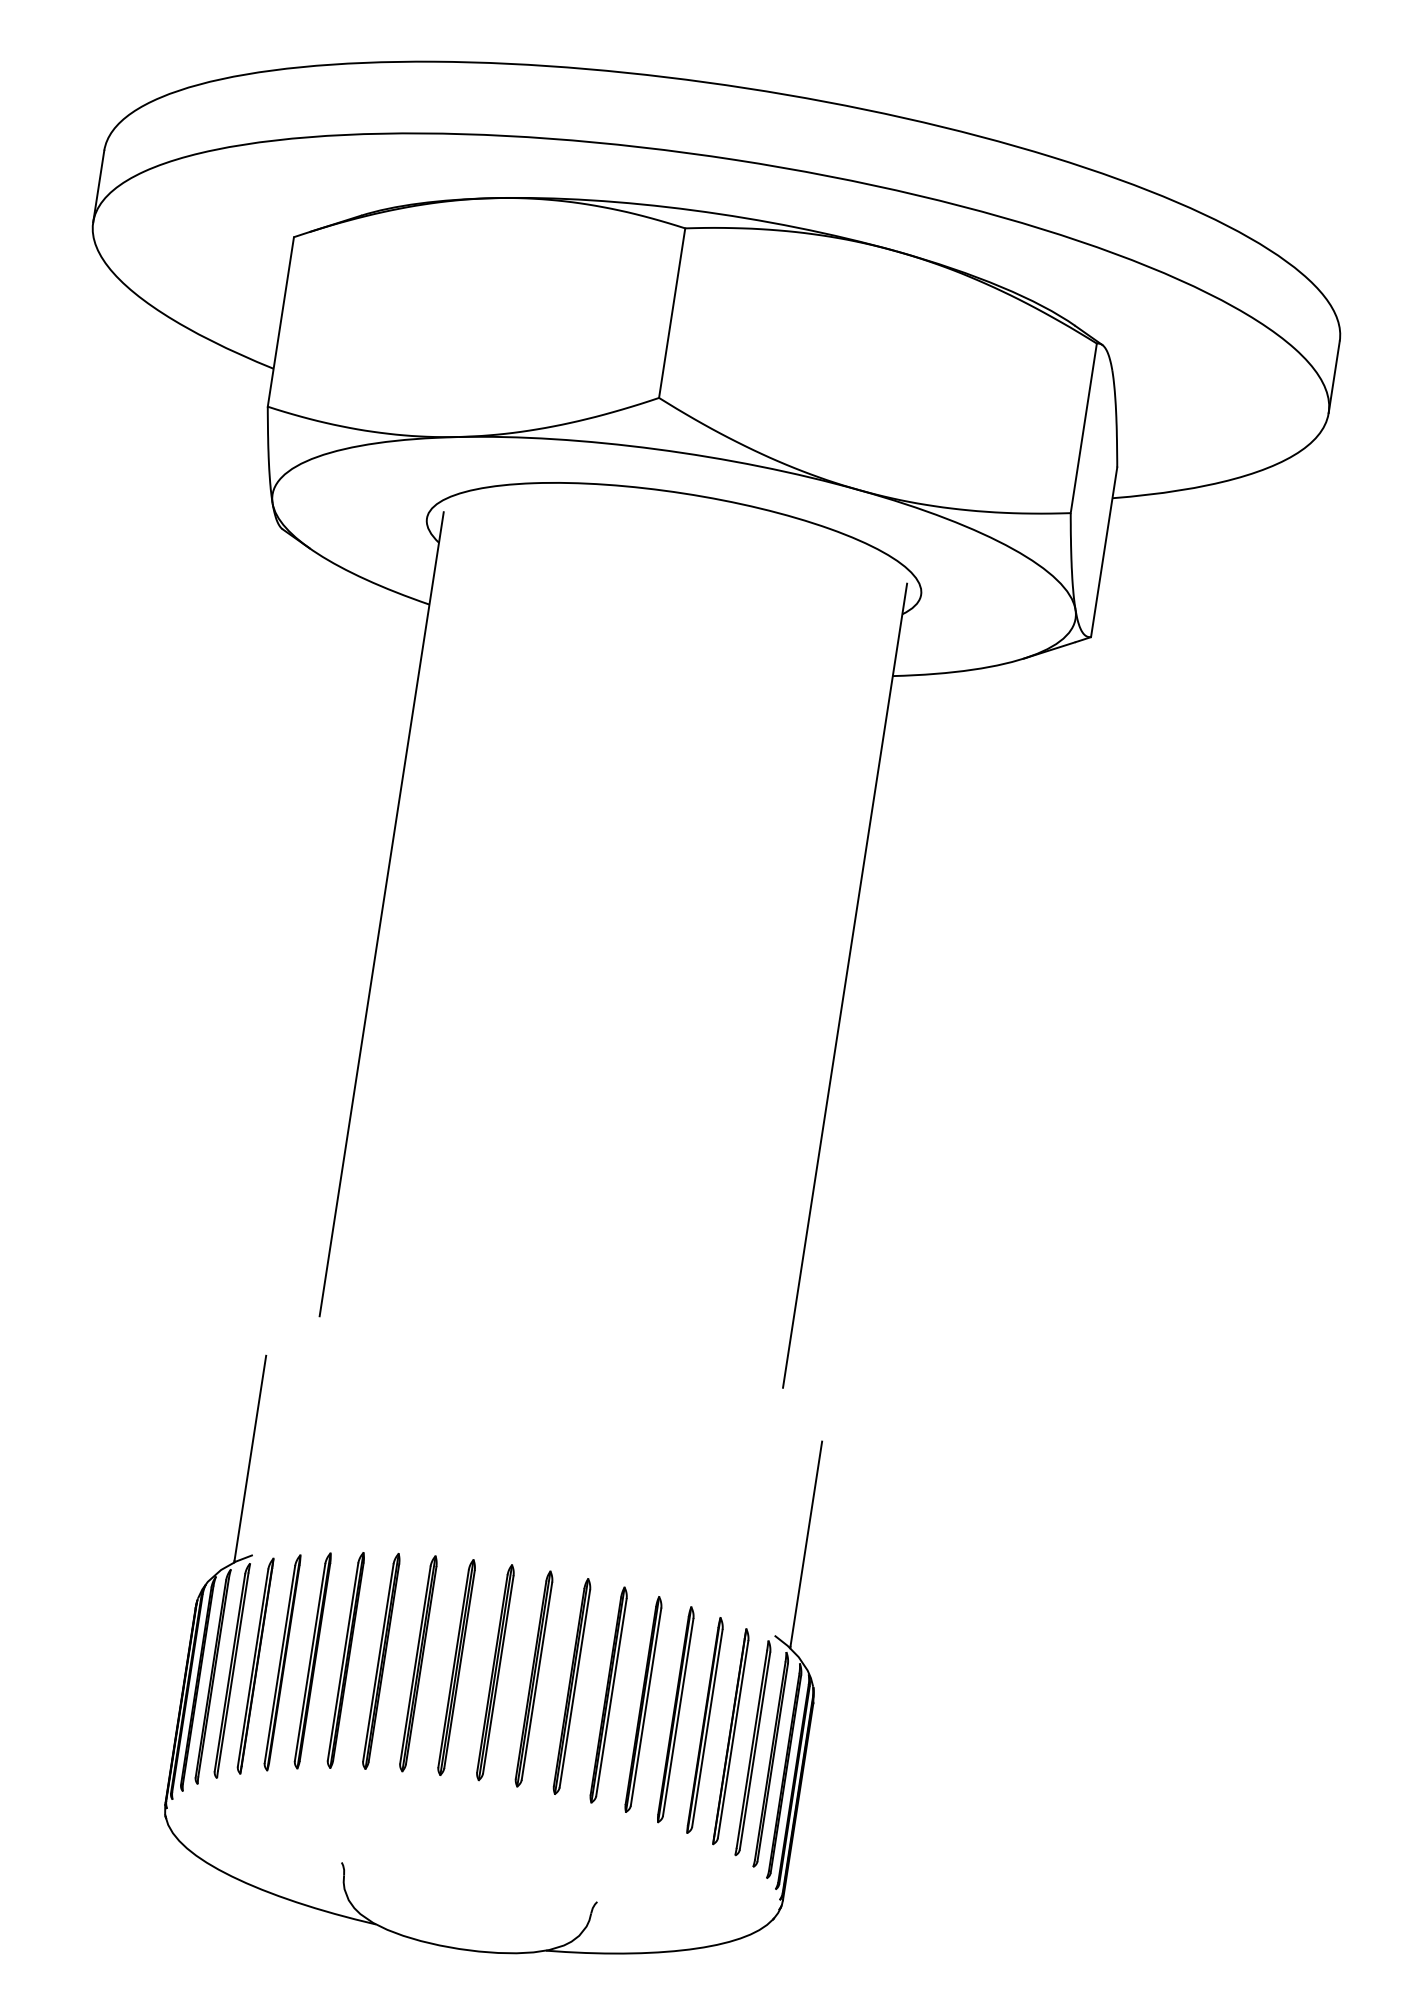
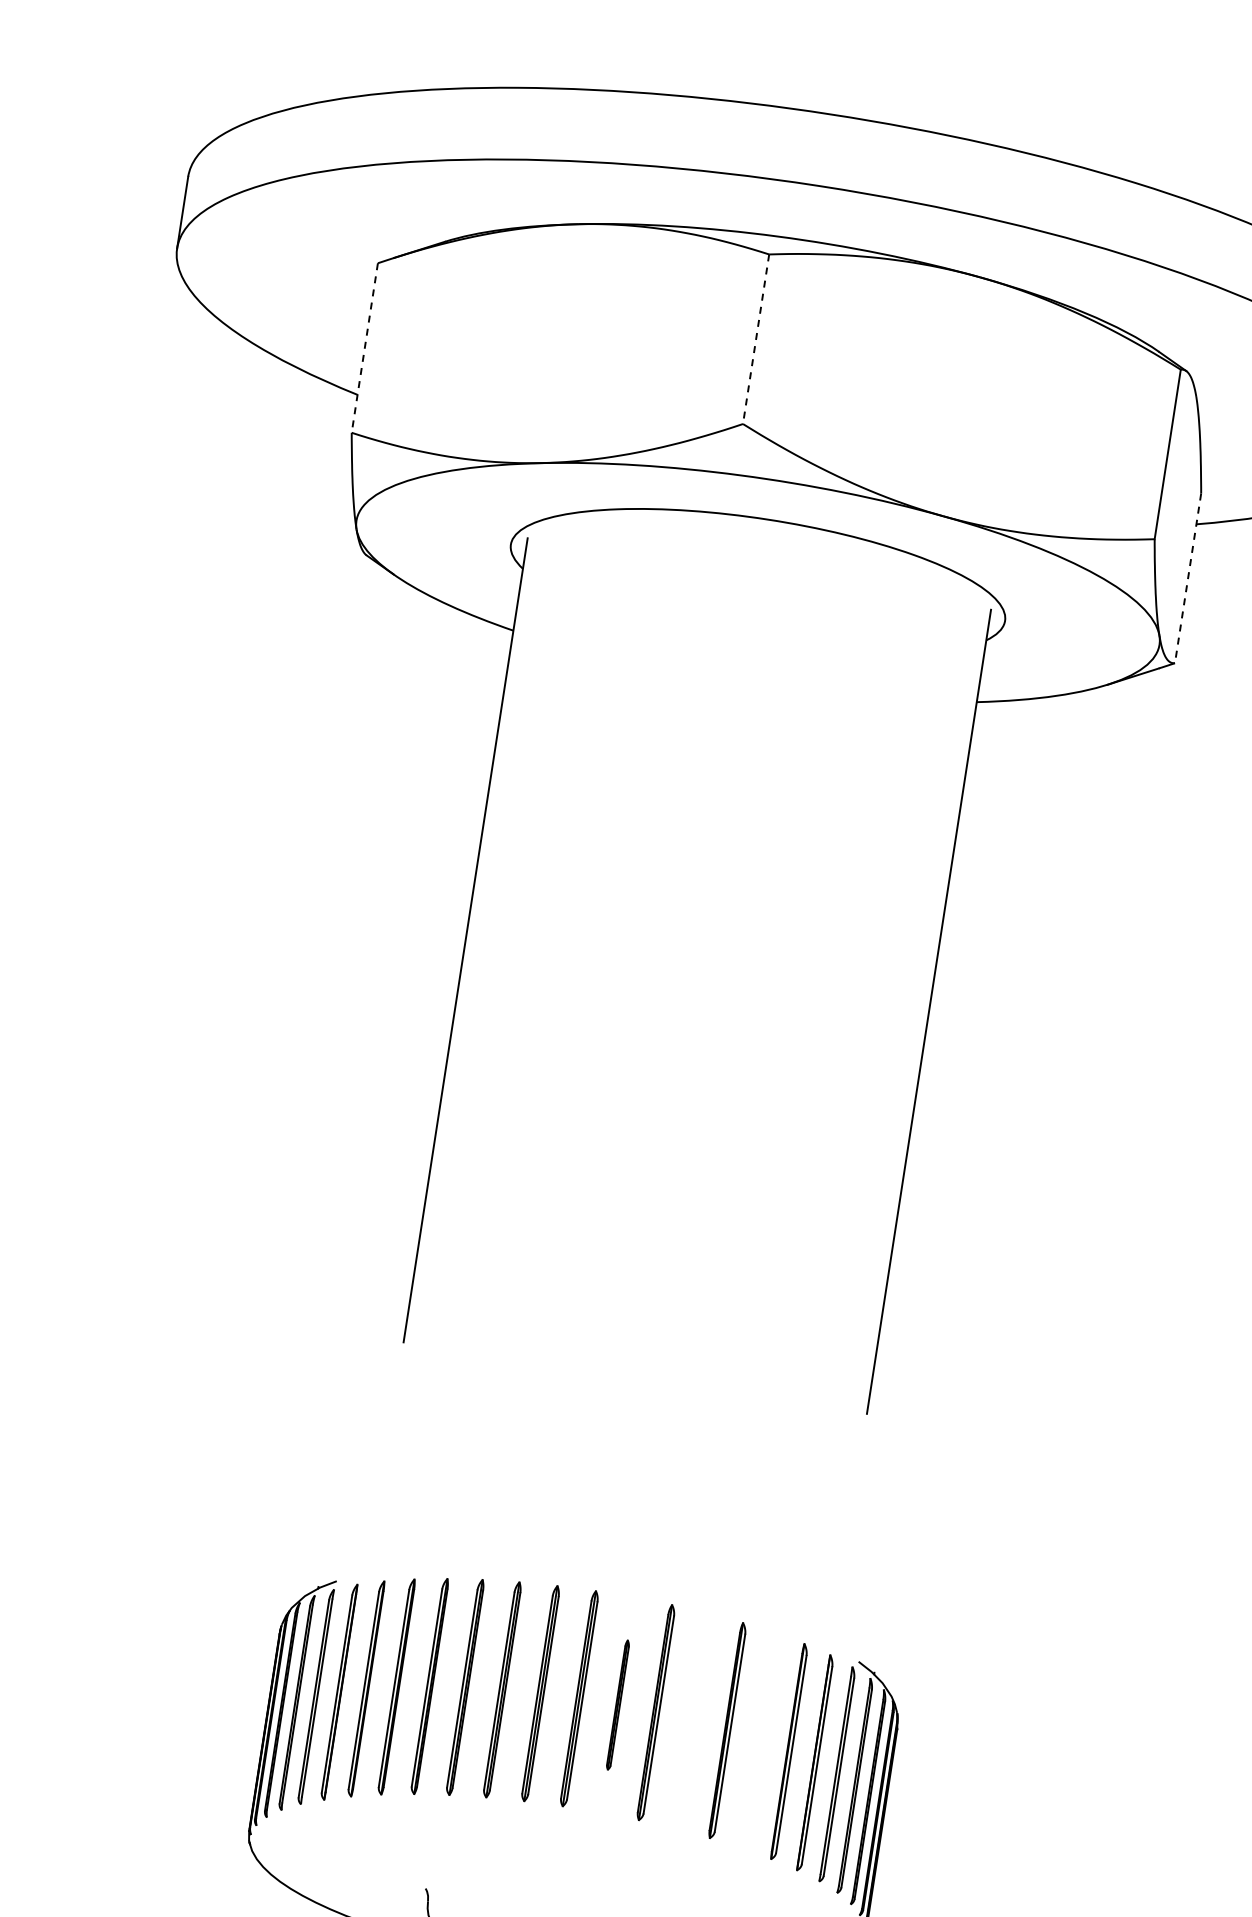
line: (672, 313) -> (756, 339), solid -> dashed
line: (280, 321) -> (364, 347), solid -> dashed
line: (1104, 552) -> (1188, 578), solid -> dashed
line: (250, 1457) -> (334, 1483), removed
line: (806, 1543) -> (890, 1569), removed
part: (533, 1678) -> (617, 1704), size x0.6
part: (608, 1694) -> (692, 1720), removed
part: (675, 1714) -> (759, 1740), removed

